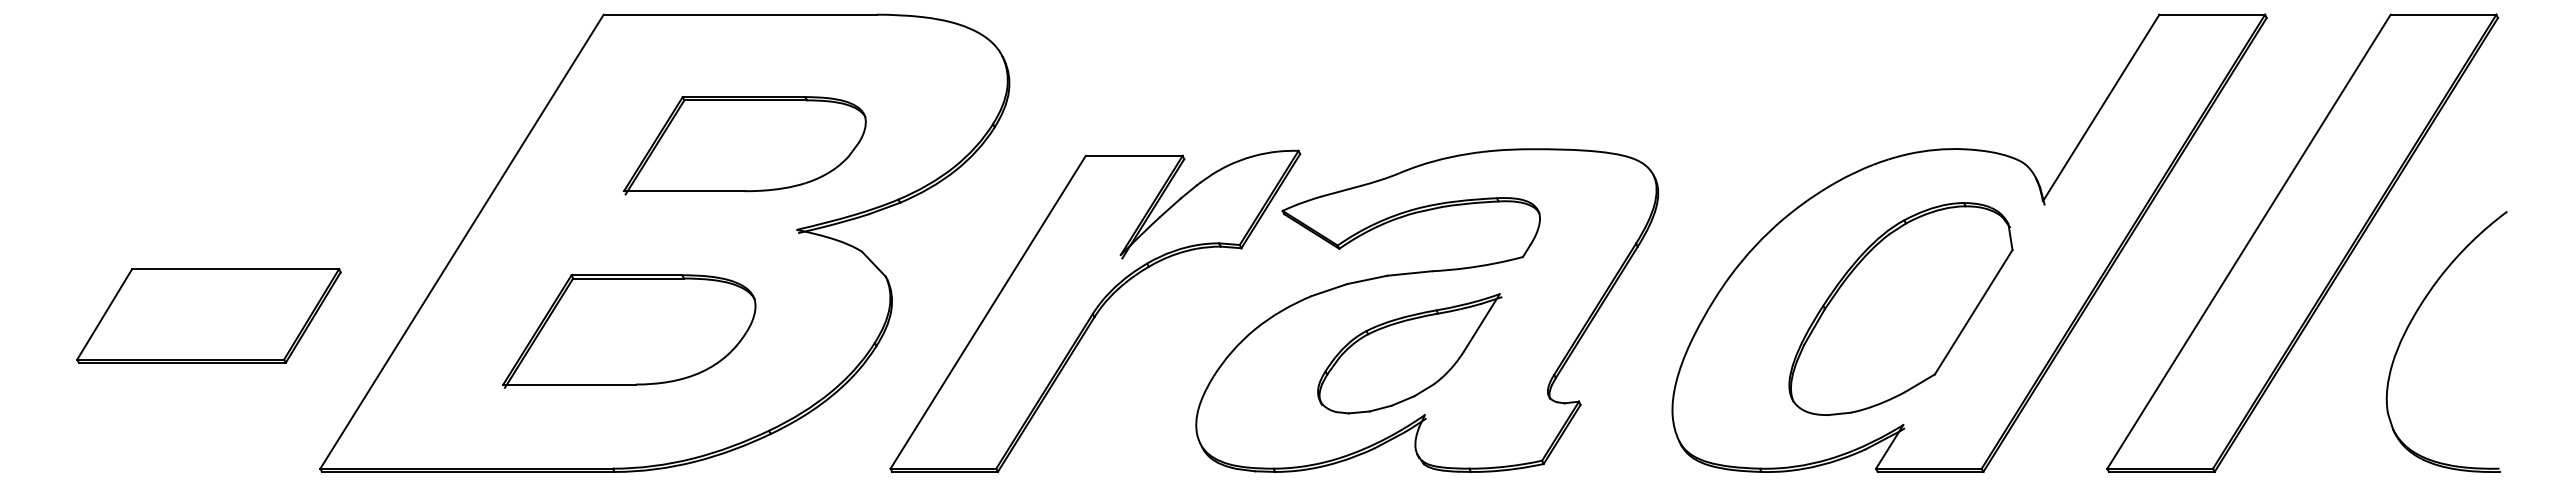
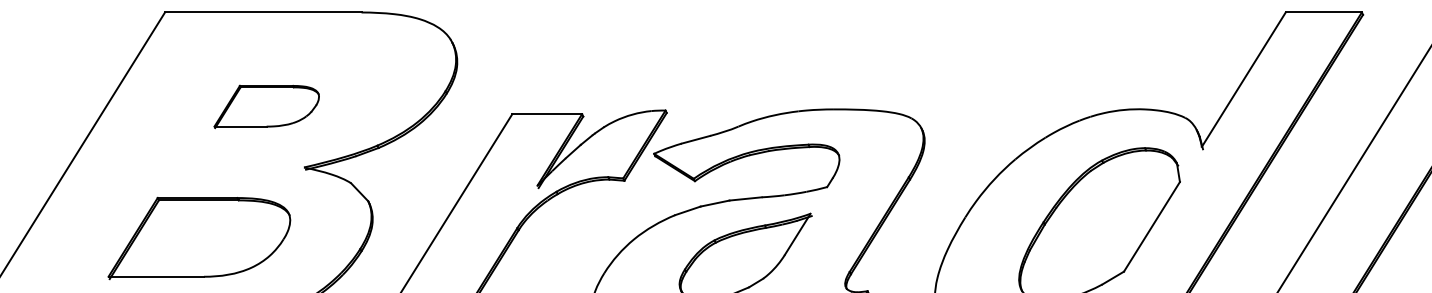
part: (744, 145) -> (266, 106), size x0.6
part: (629, 331) -> (199, 238), moved

